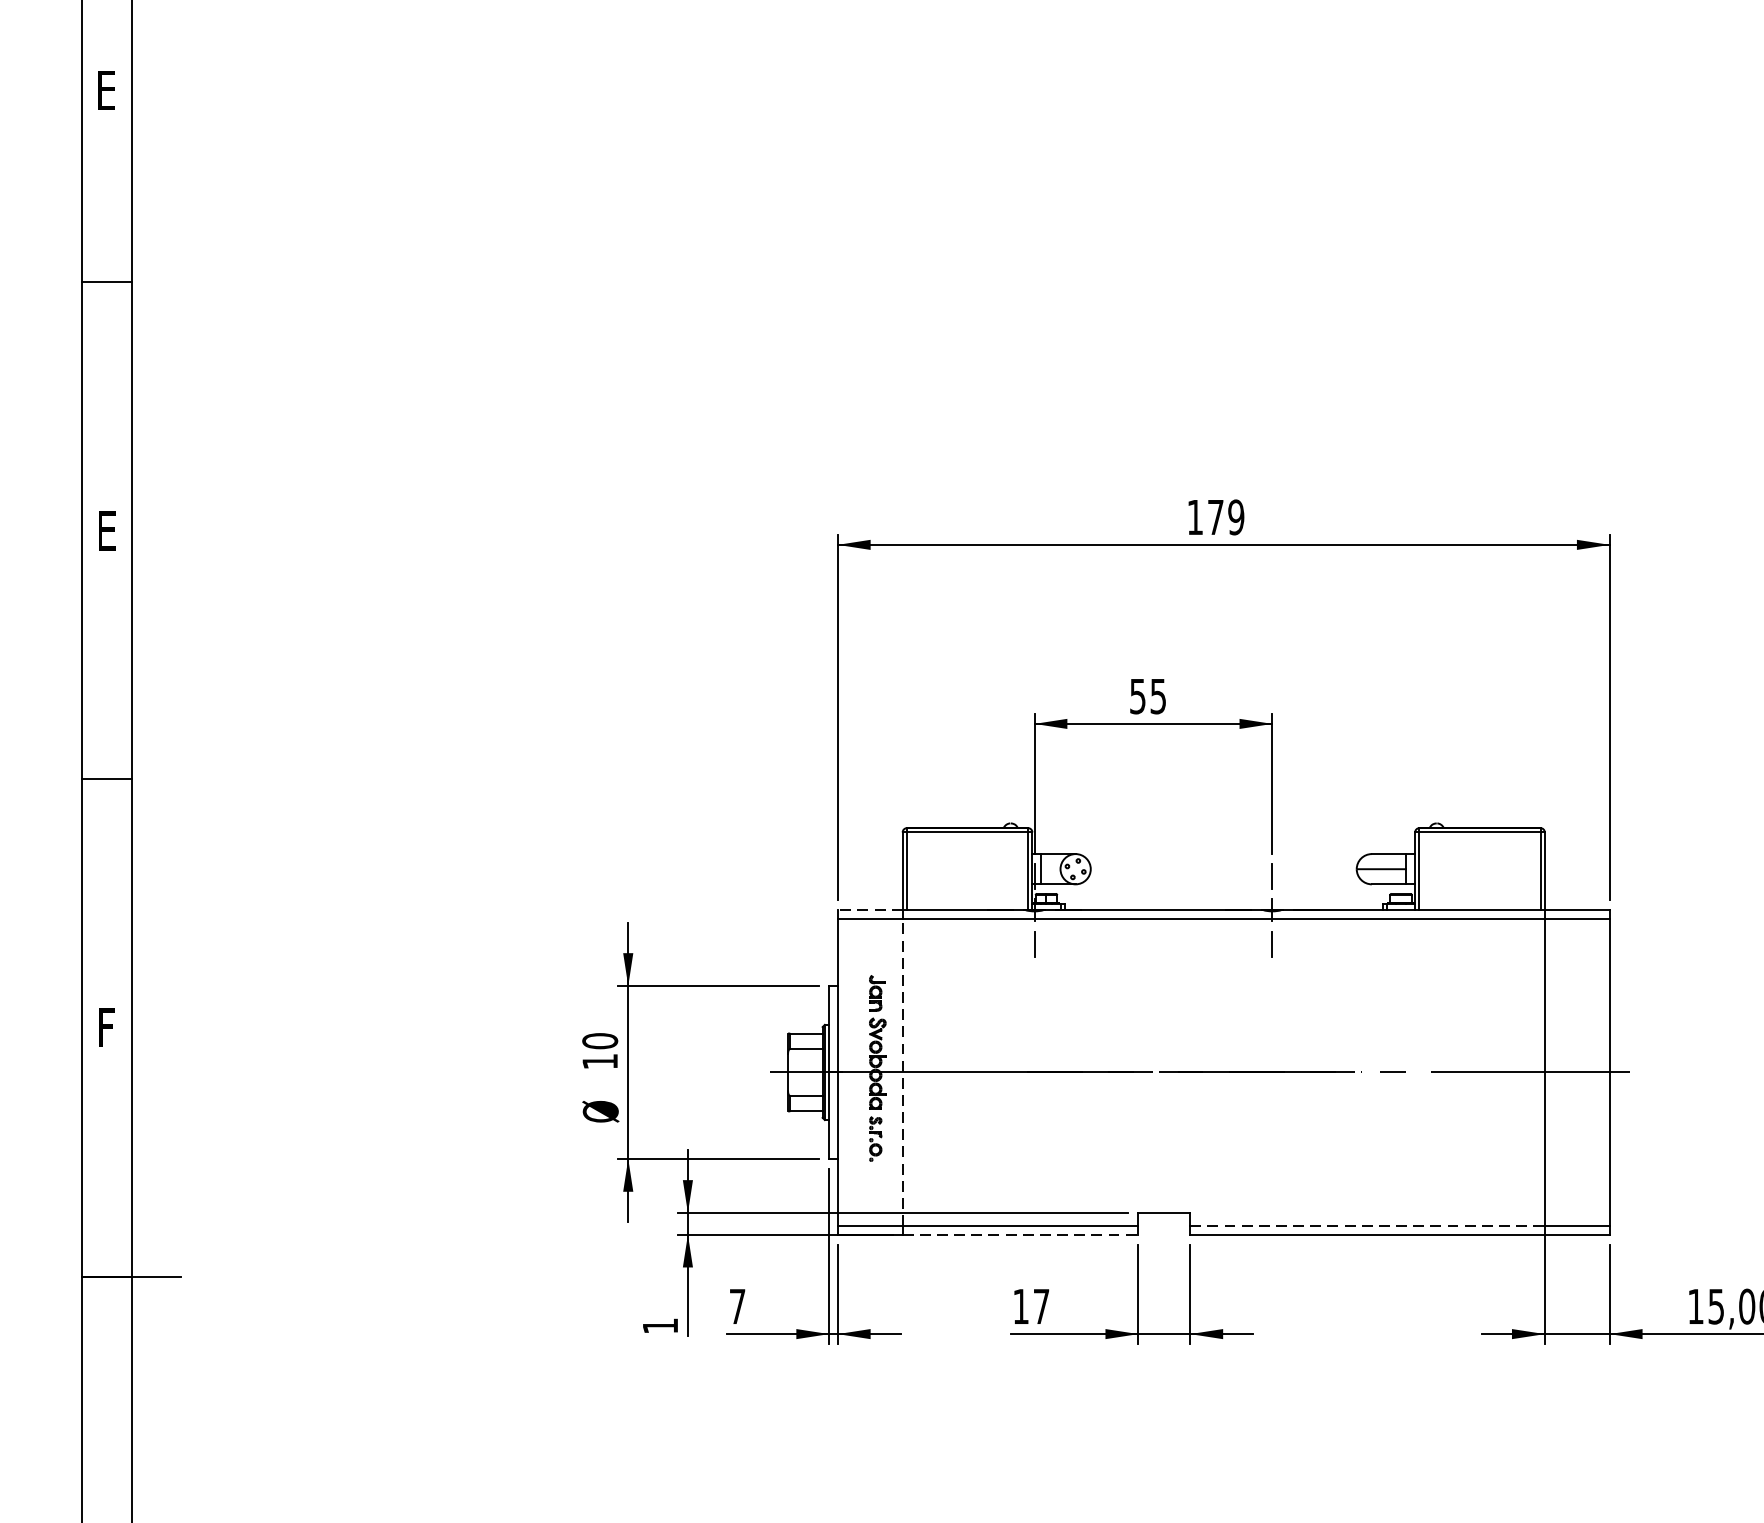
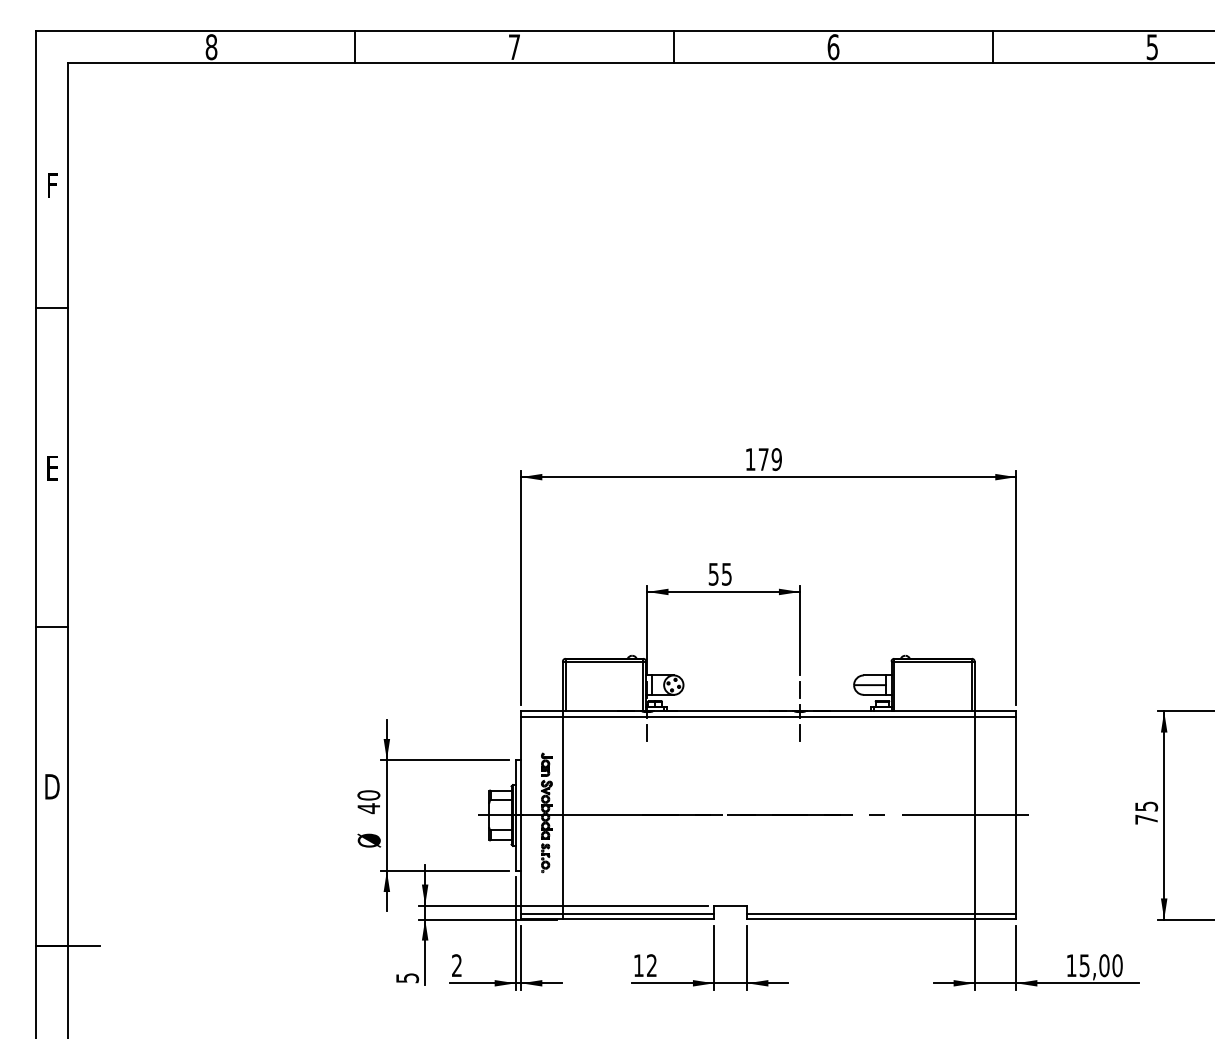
text: (106, 90) -> (52, 185), E -> F
line: (870, 910) -> (542, 711), dashed -> solid
text: (106, 1027) -> (52, 786), F -> D
text: (599, 1061) -> (368, 808), 10 -> 40
line: (902, 1070) -> (562, 814), dashed -> solid
line: (1368, 1225) -> (861, 913), dashed -> solid
line: (1020, 1234) -> (638, 919), dashed -> solid
text: (736, 1306) -> (456, 965), 7 -> 2
text: (1040, 1306) -> (651, 965), 17 -> 12
text: (660, 1326) -> (407, 978), 1 -> 5

